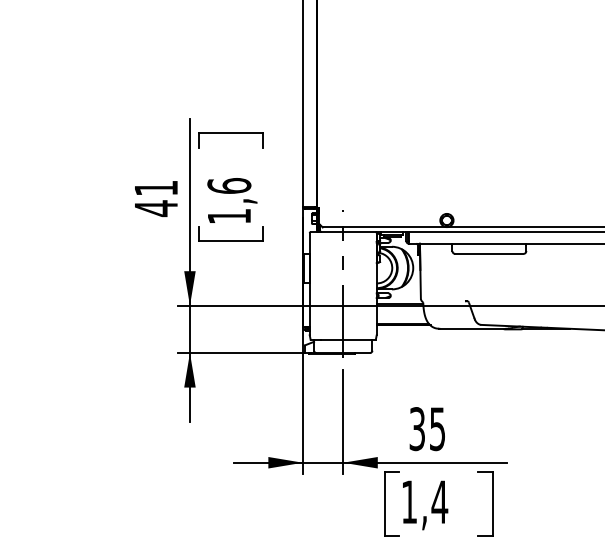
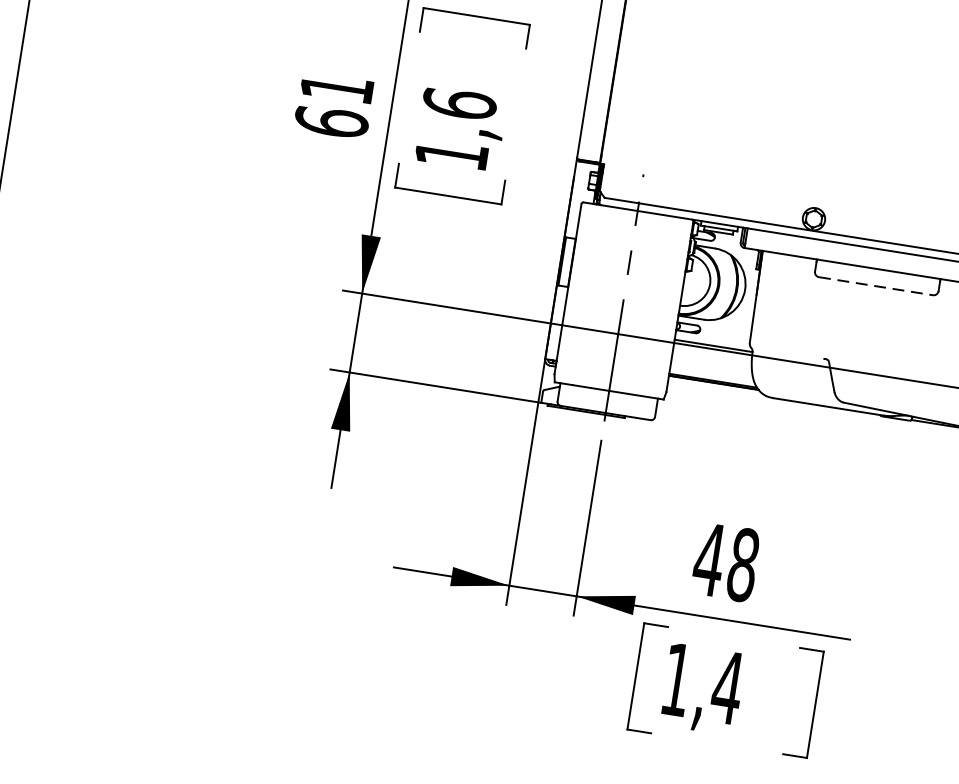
text: (156, 208) -> (332, 122), 41 -> 61
line: (489, 253) -> (876, 285), solid -> dashed
text: (426, 429) -> (724, 562), 35 -> 48

